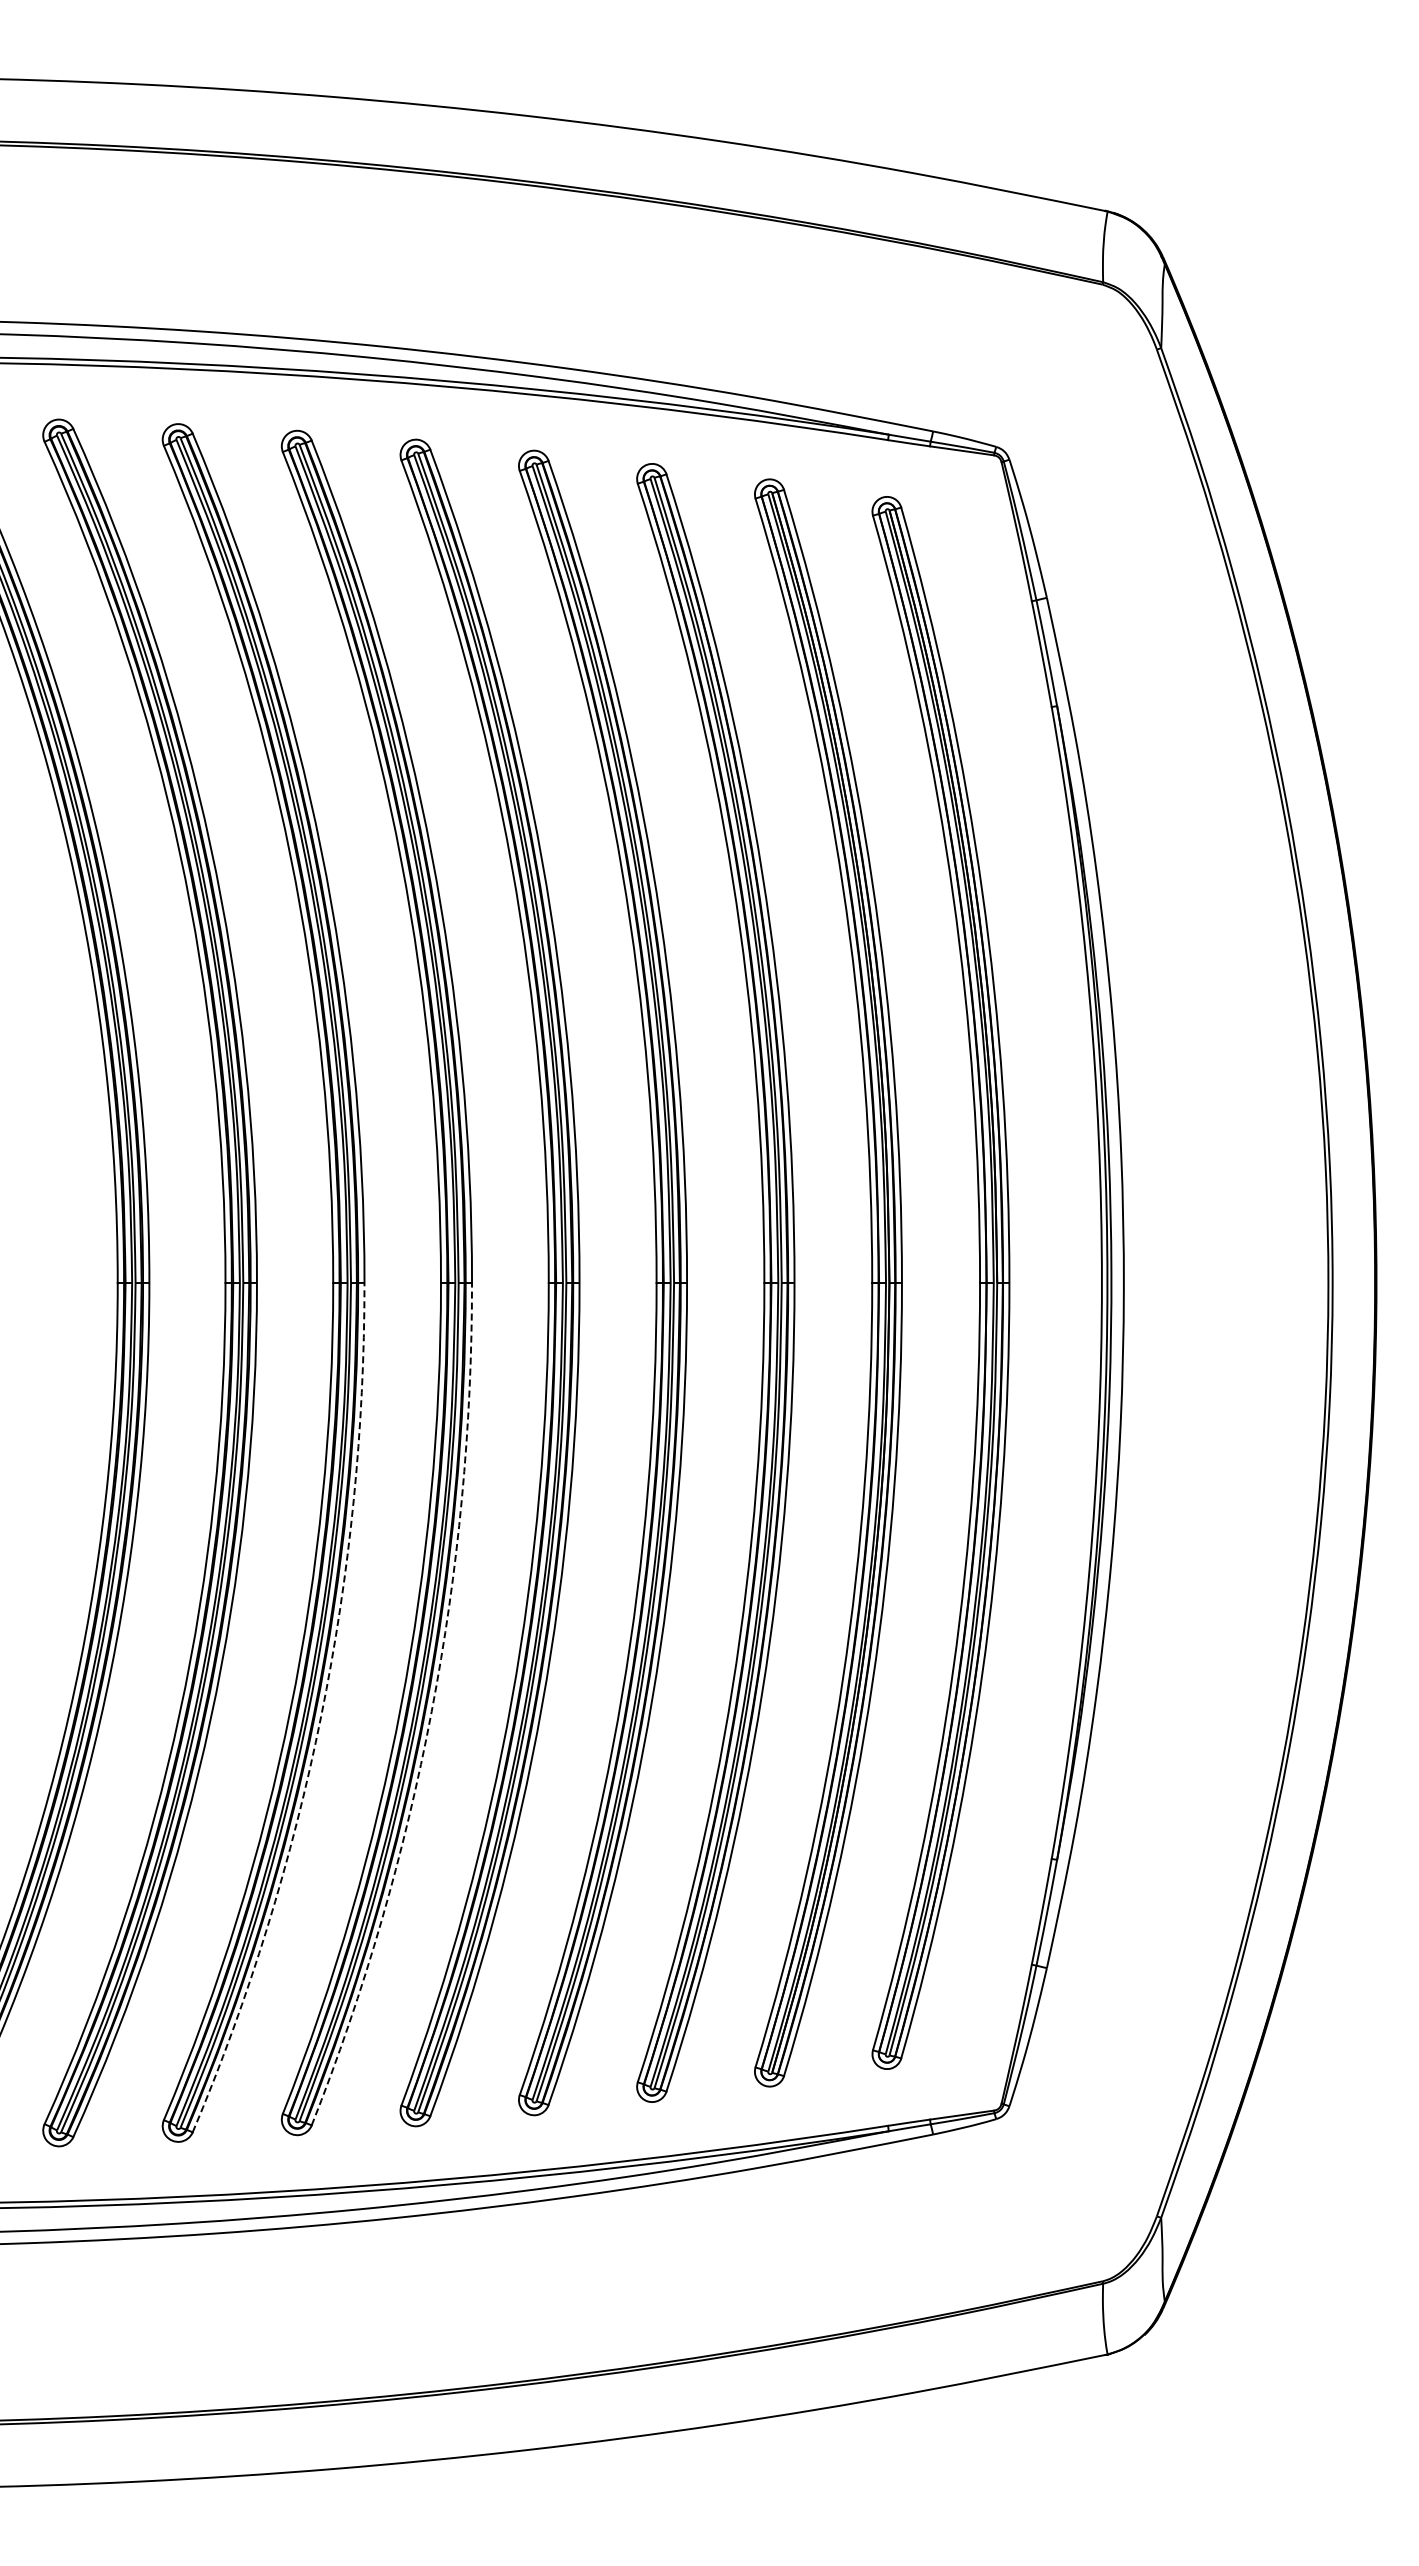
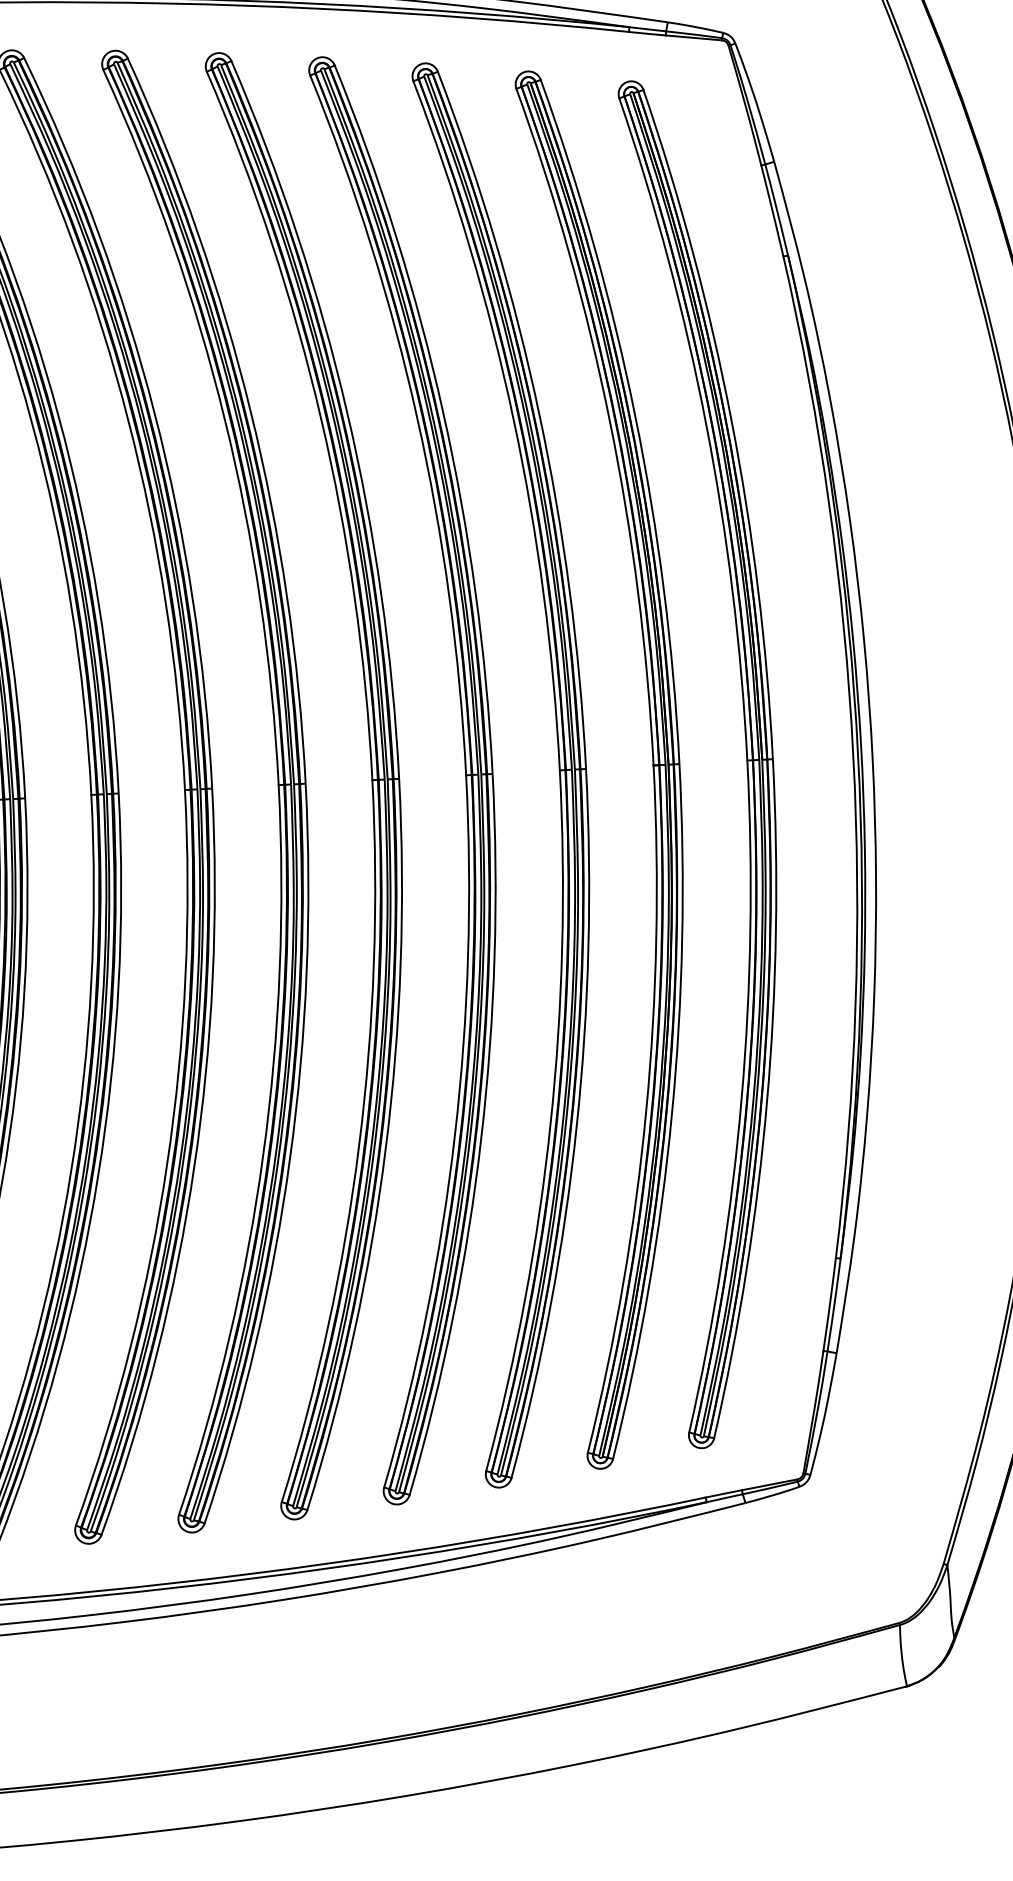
arc: (431, 1711) -> (289, 1158), dashed -> solid
arc: (321, 1716) -> (194, 1167), dashed -> solid

